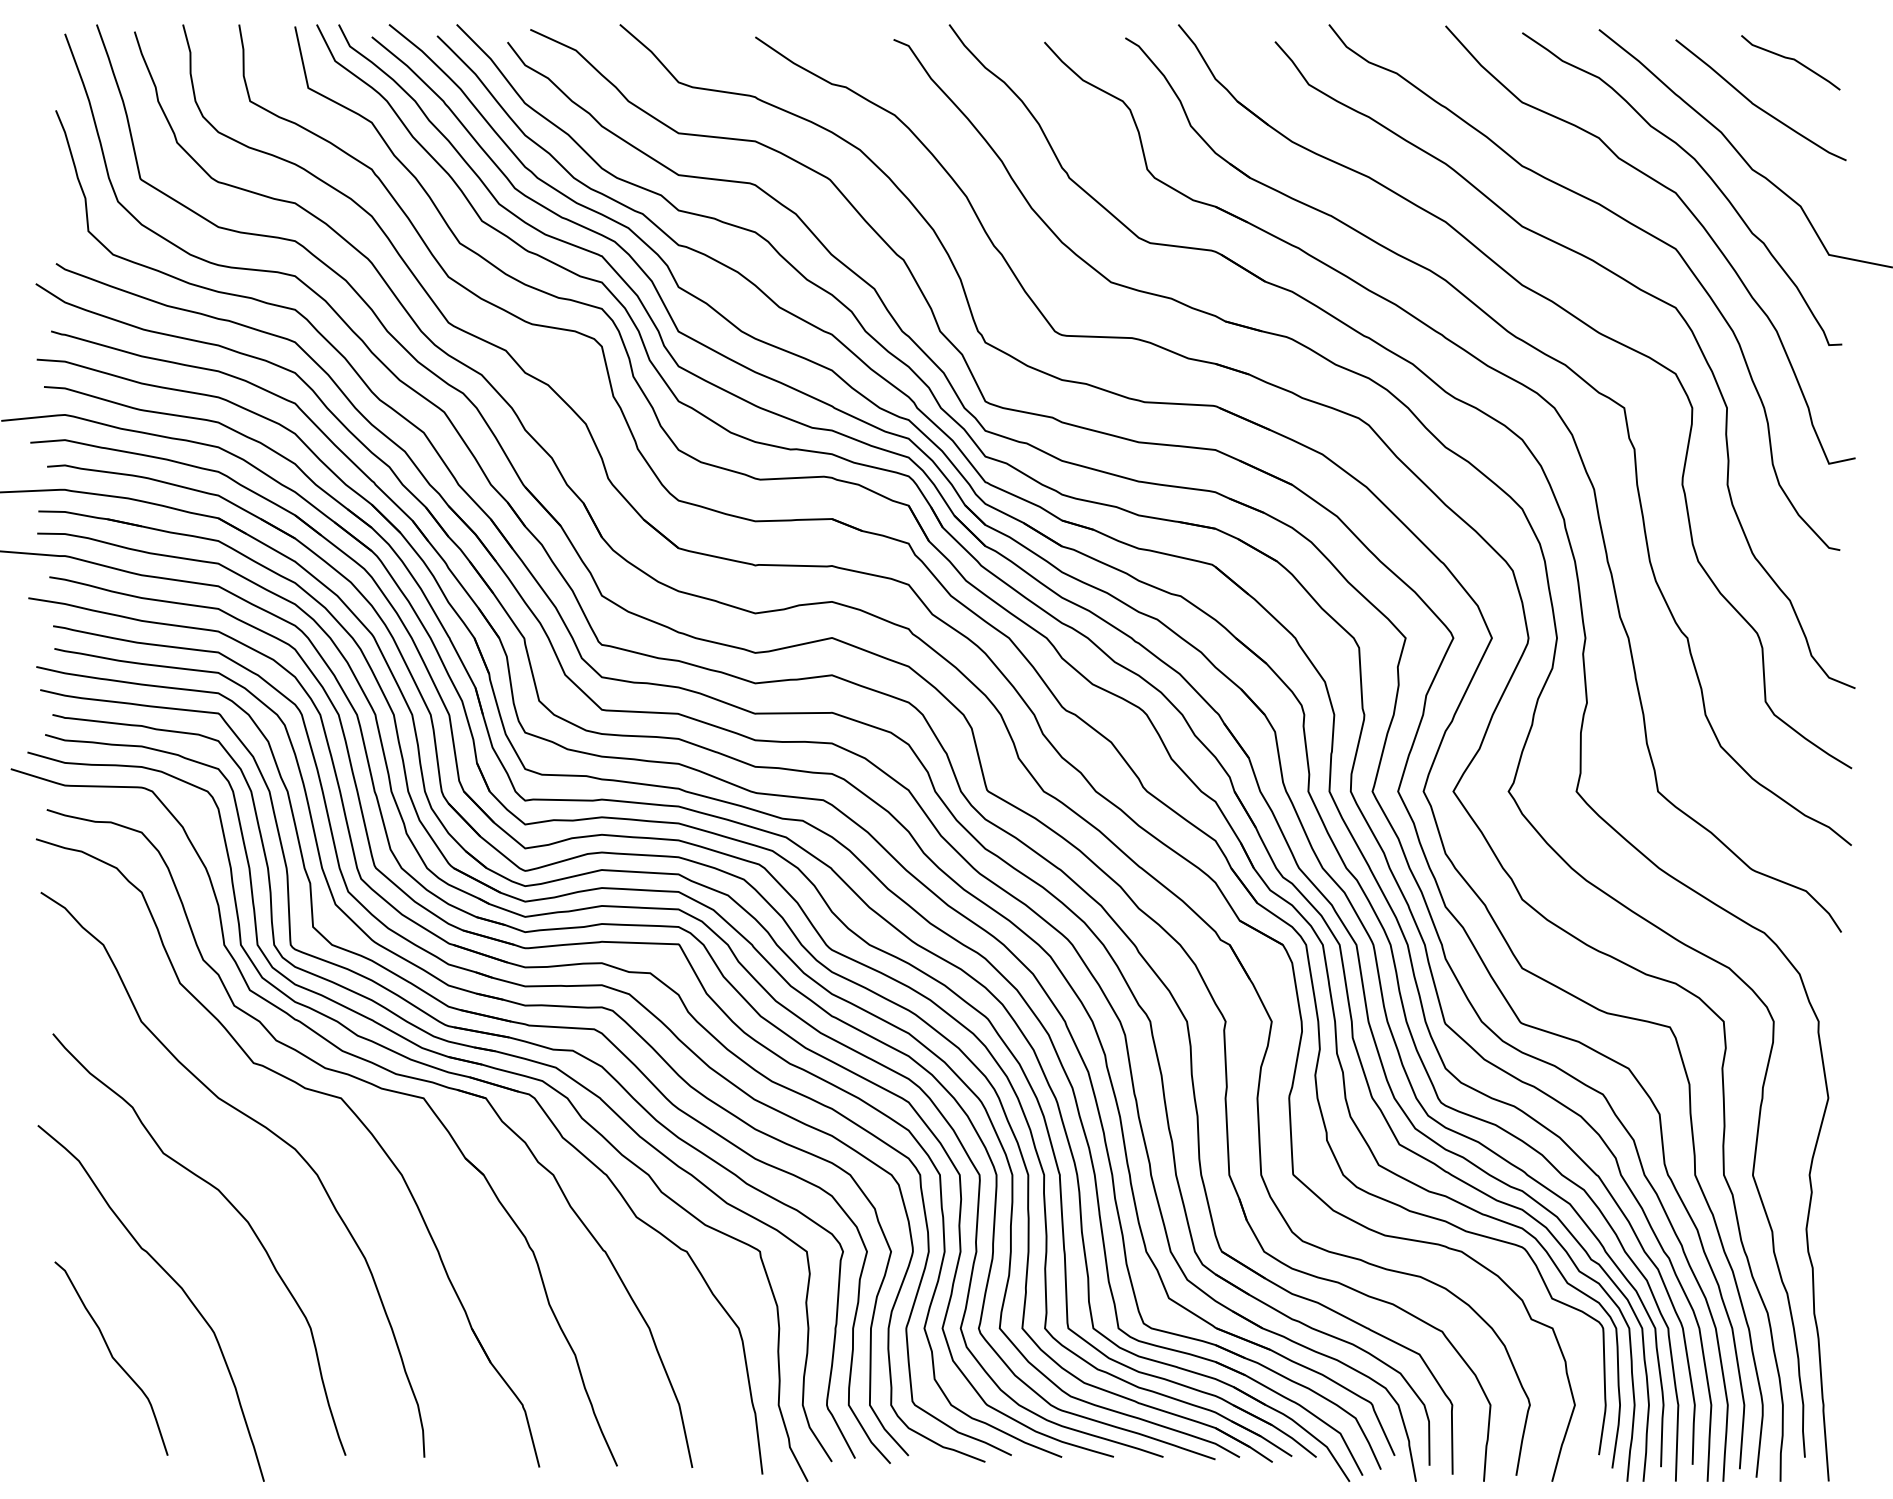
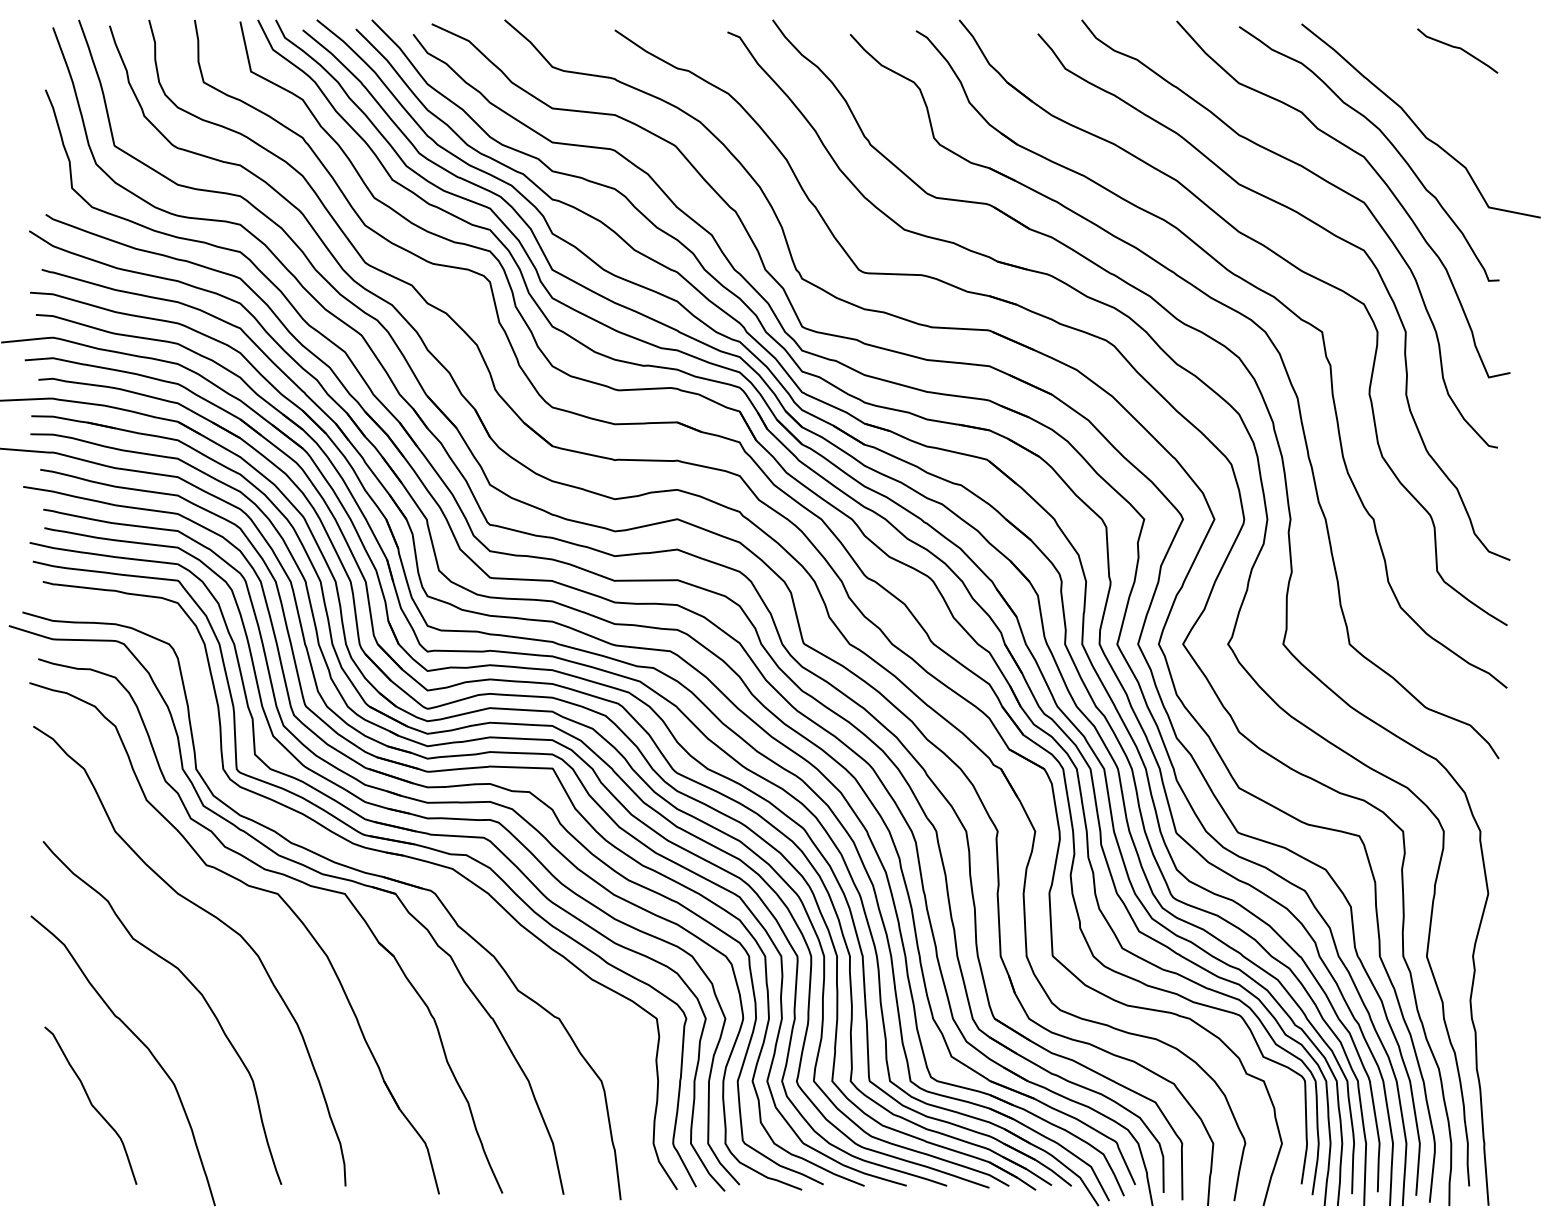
curve: (1757, 105) -> (1430, 85), removed
part: (445, 1057) -> (362, 860), removed

